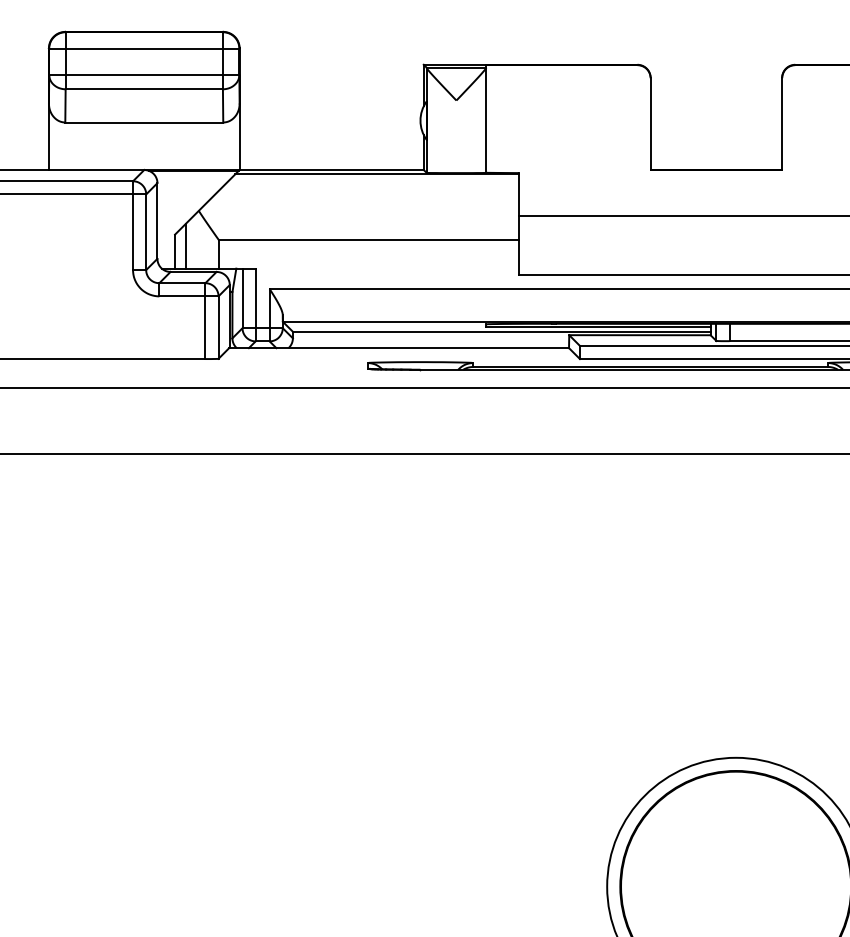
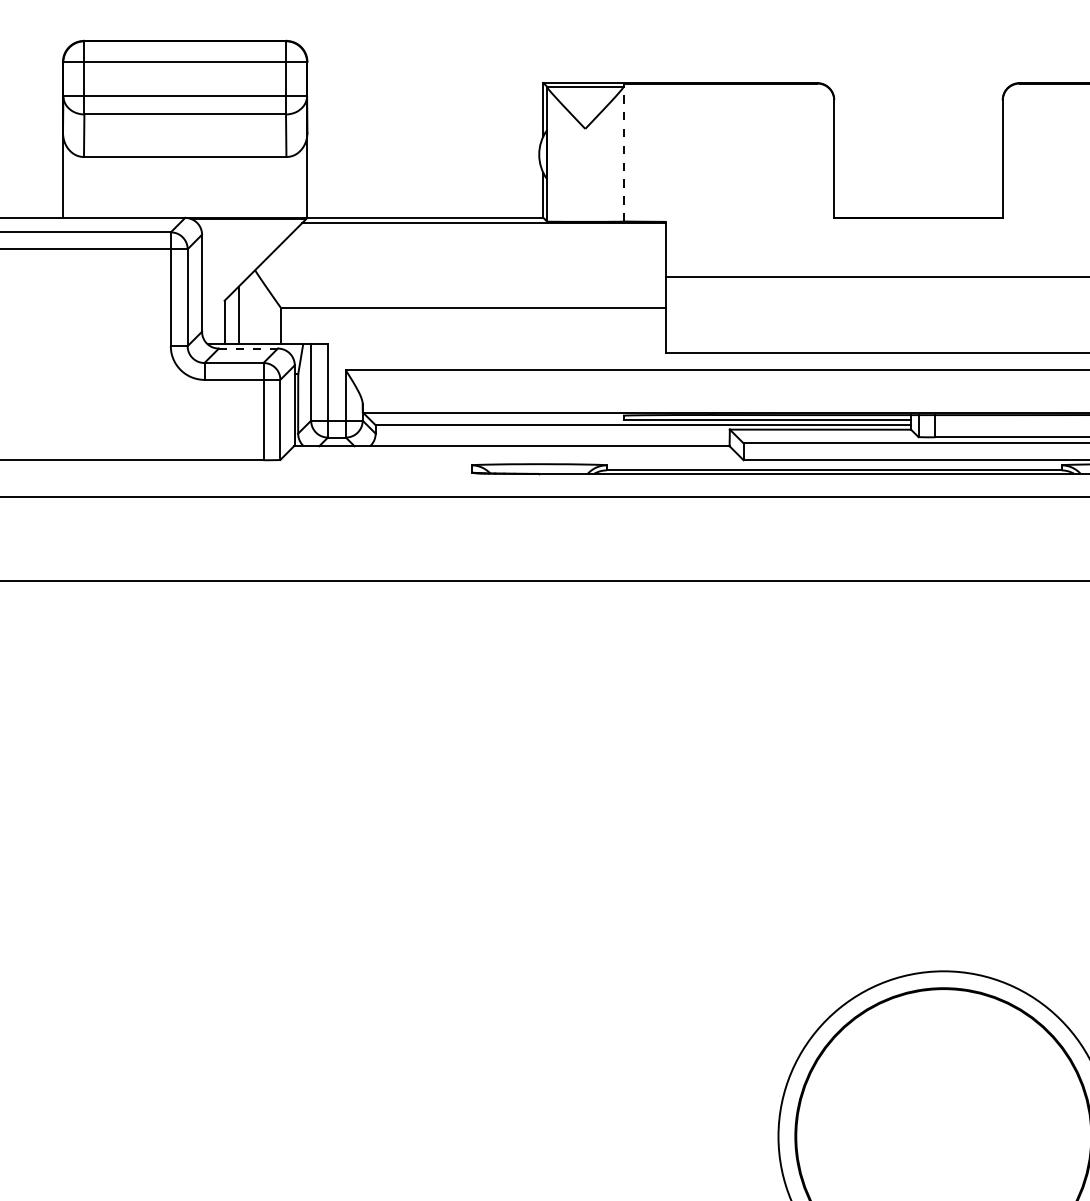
line: (486, 118) -> (623, 152), solid -> dashed
line: (193, 271) -> (248, 348), solid -> dashed

